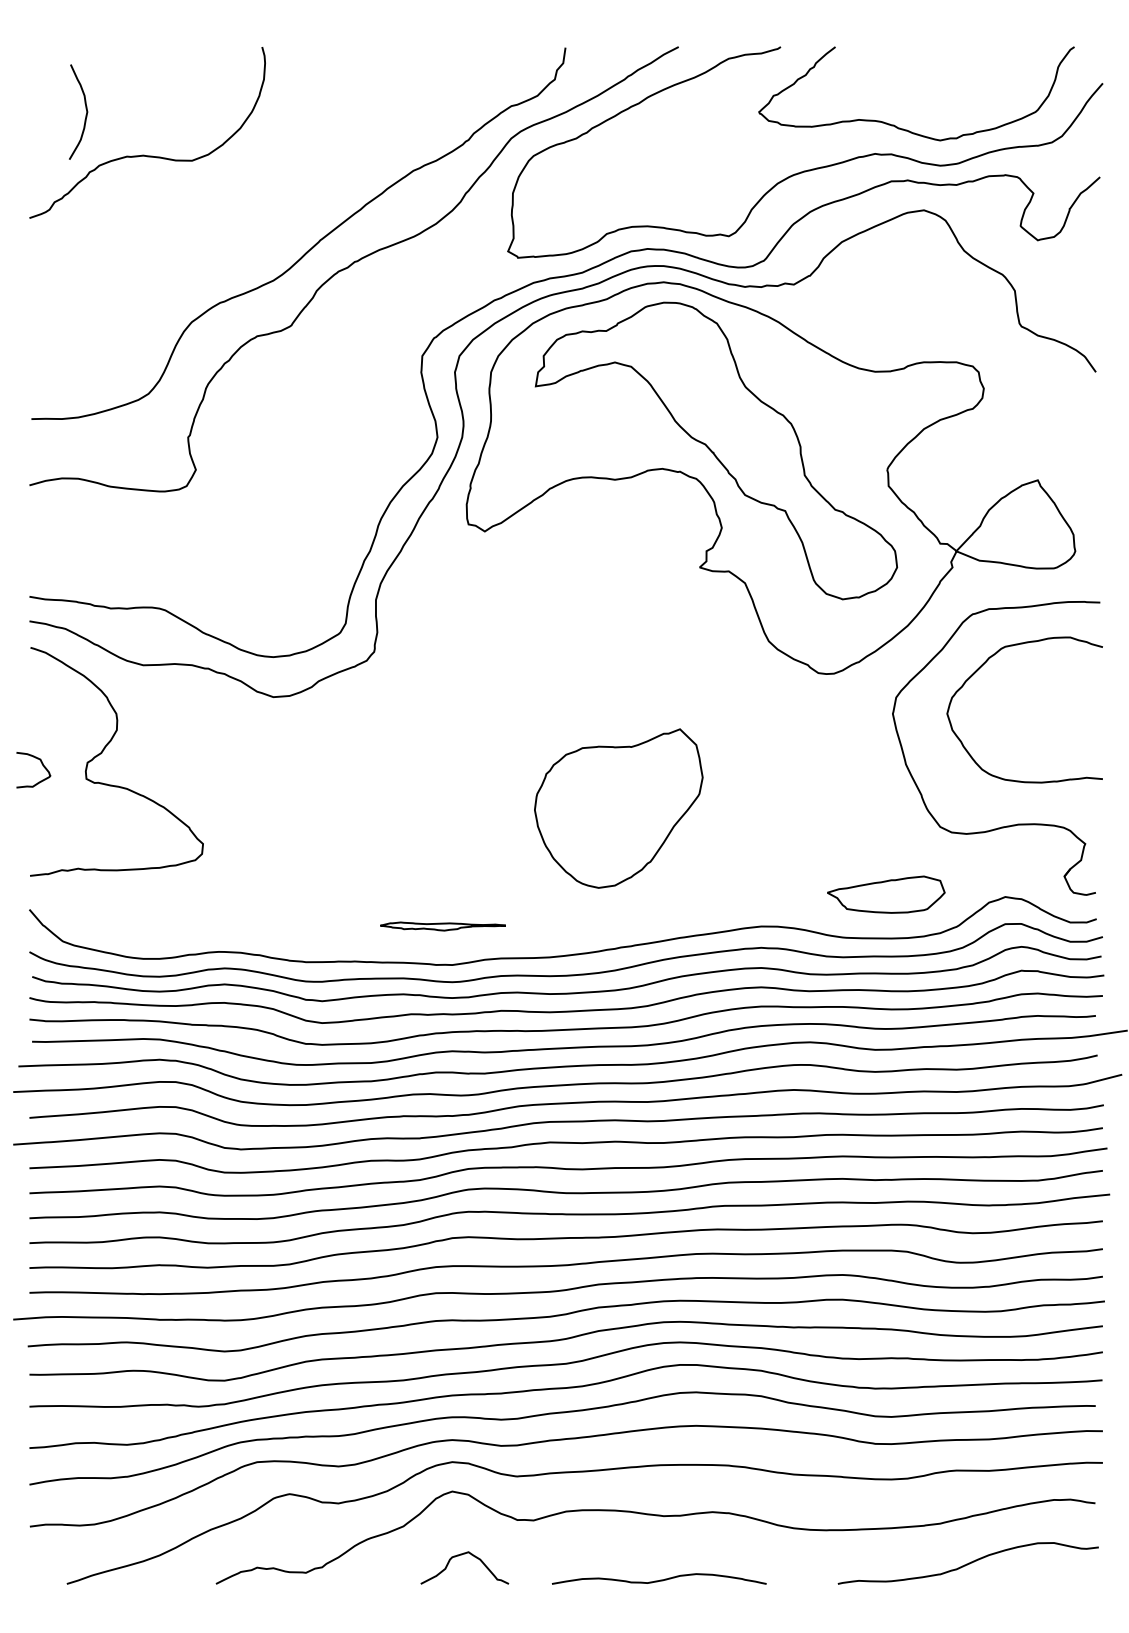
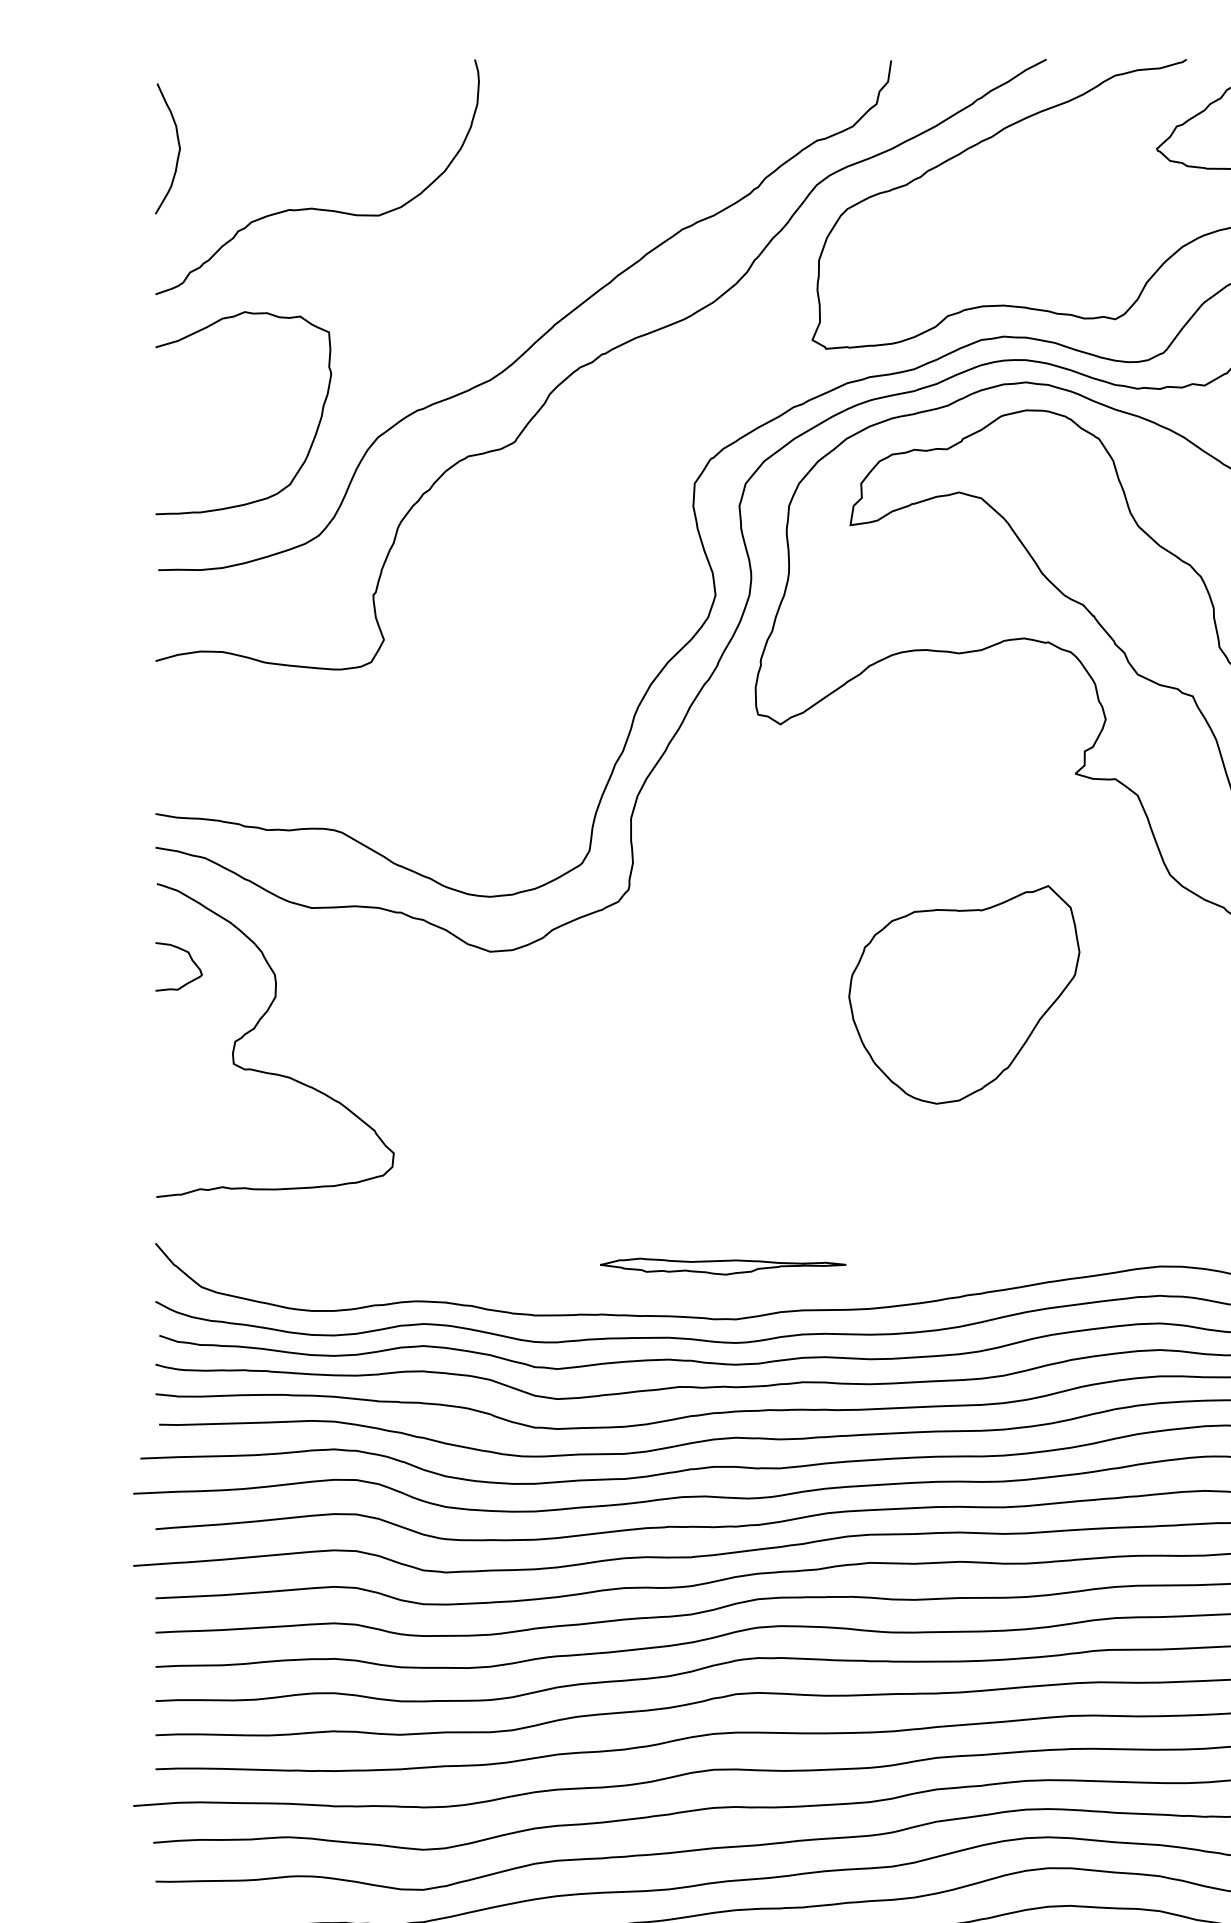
curve: (85, 108) -> (177, 143), moved
curve: (142, 326) -> (310, 443), added
curve: (41, 764) -> (189, 959), moved
part: (618, 808) -> (963, 994), moved
part: (442, 926) -> (722, 1266), size x1.43

